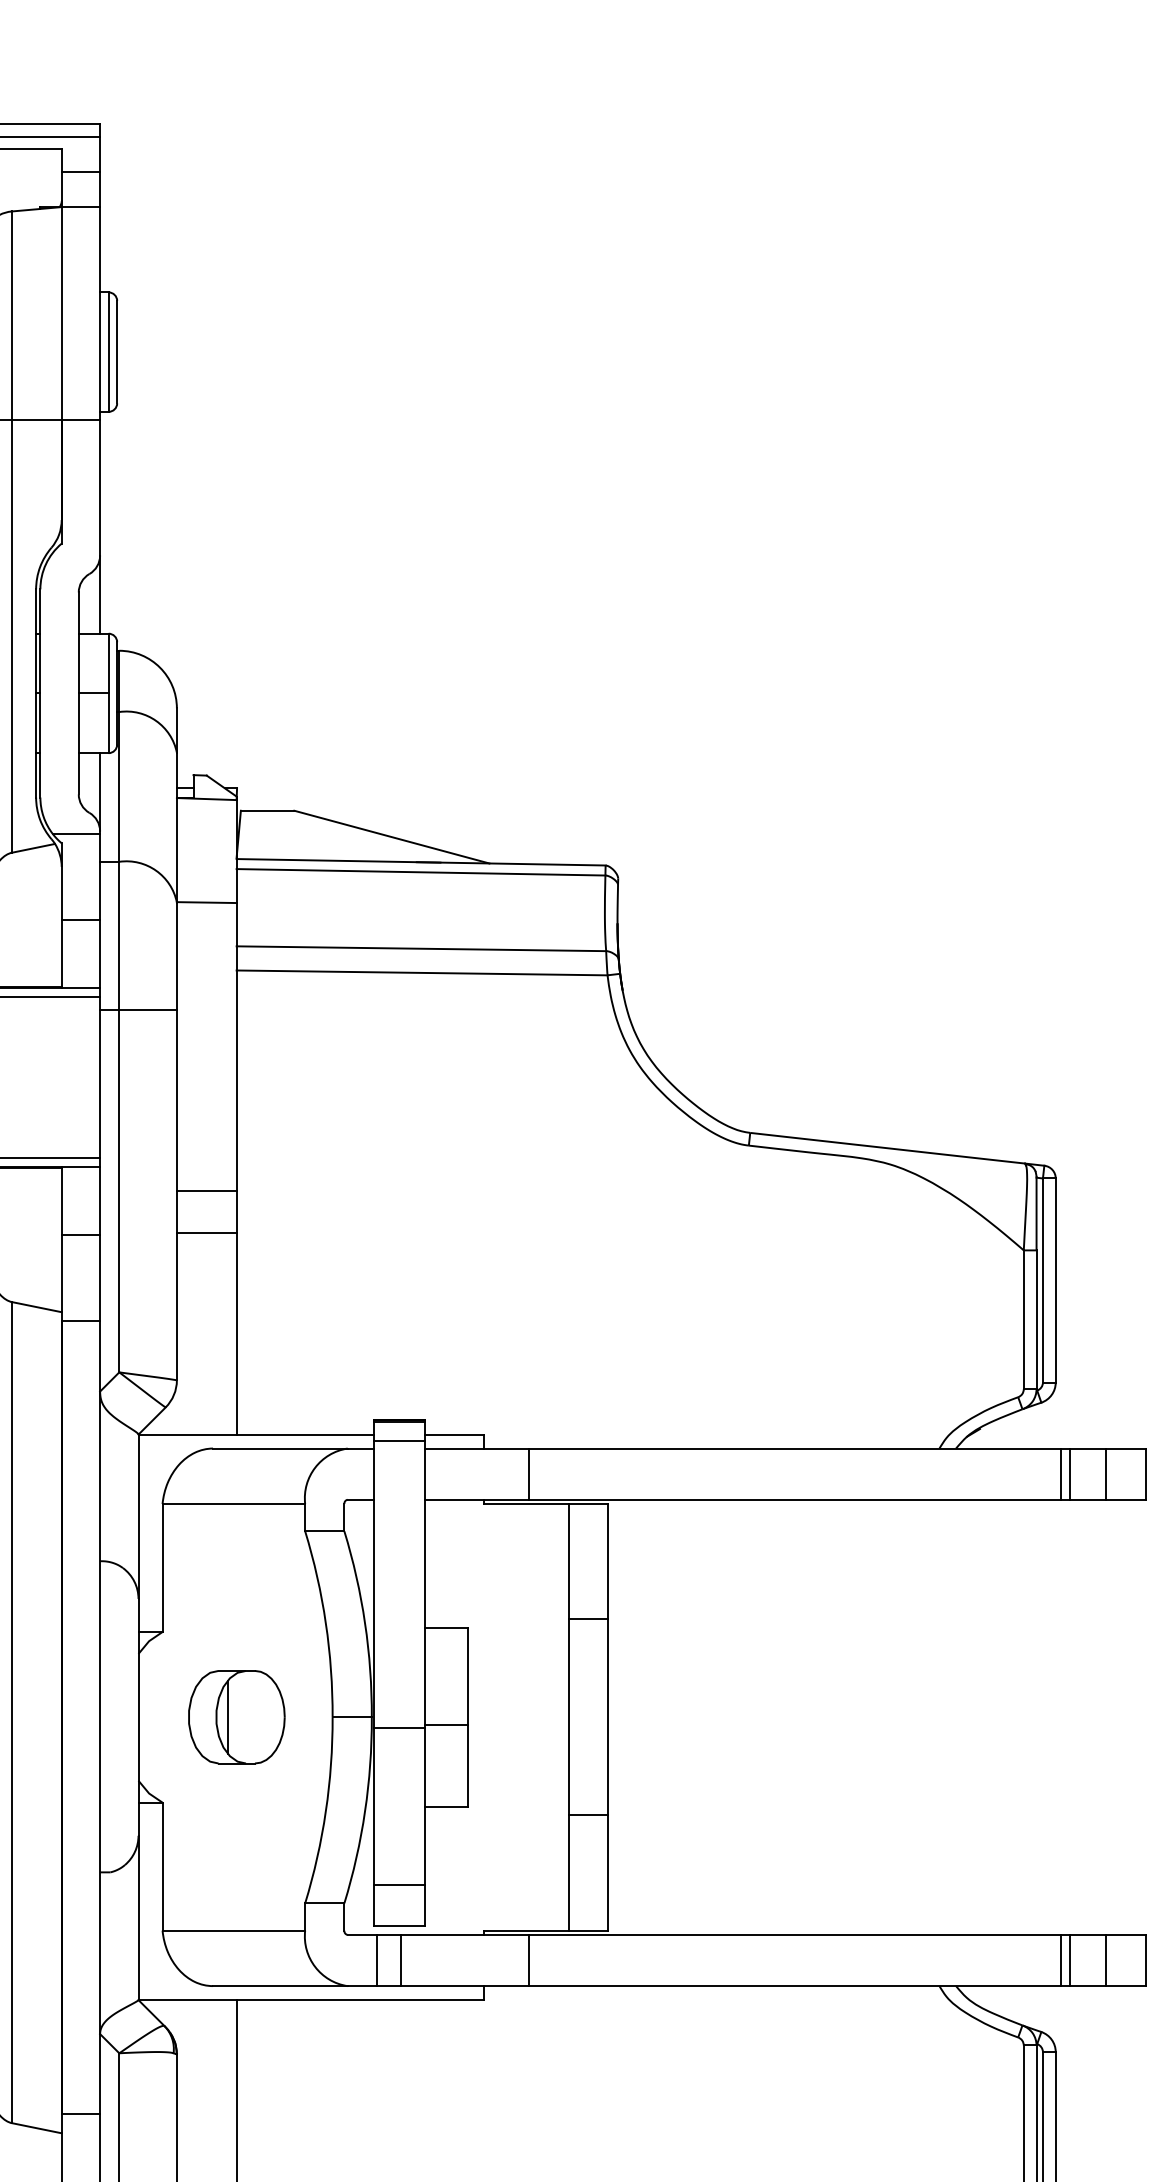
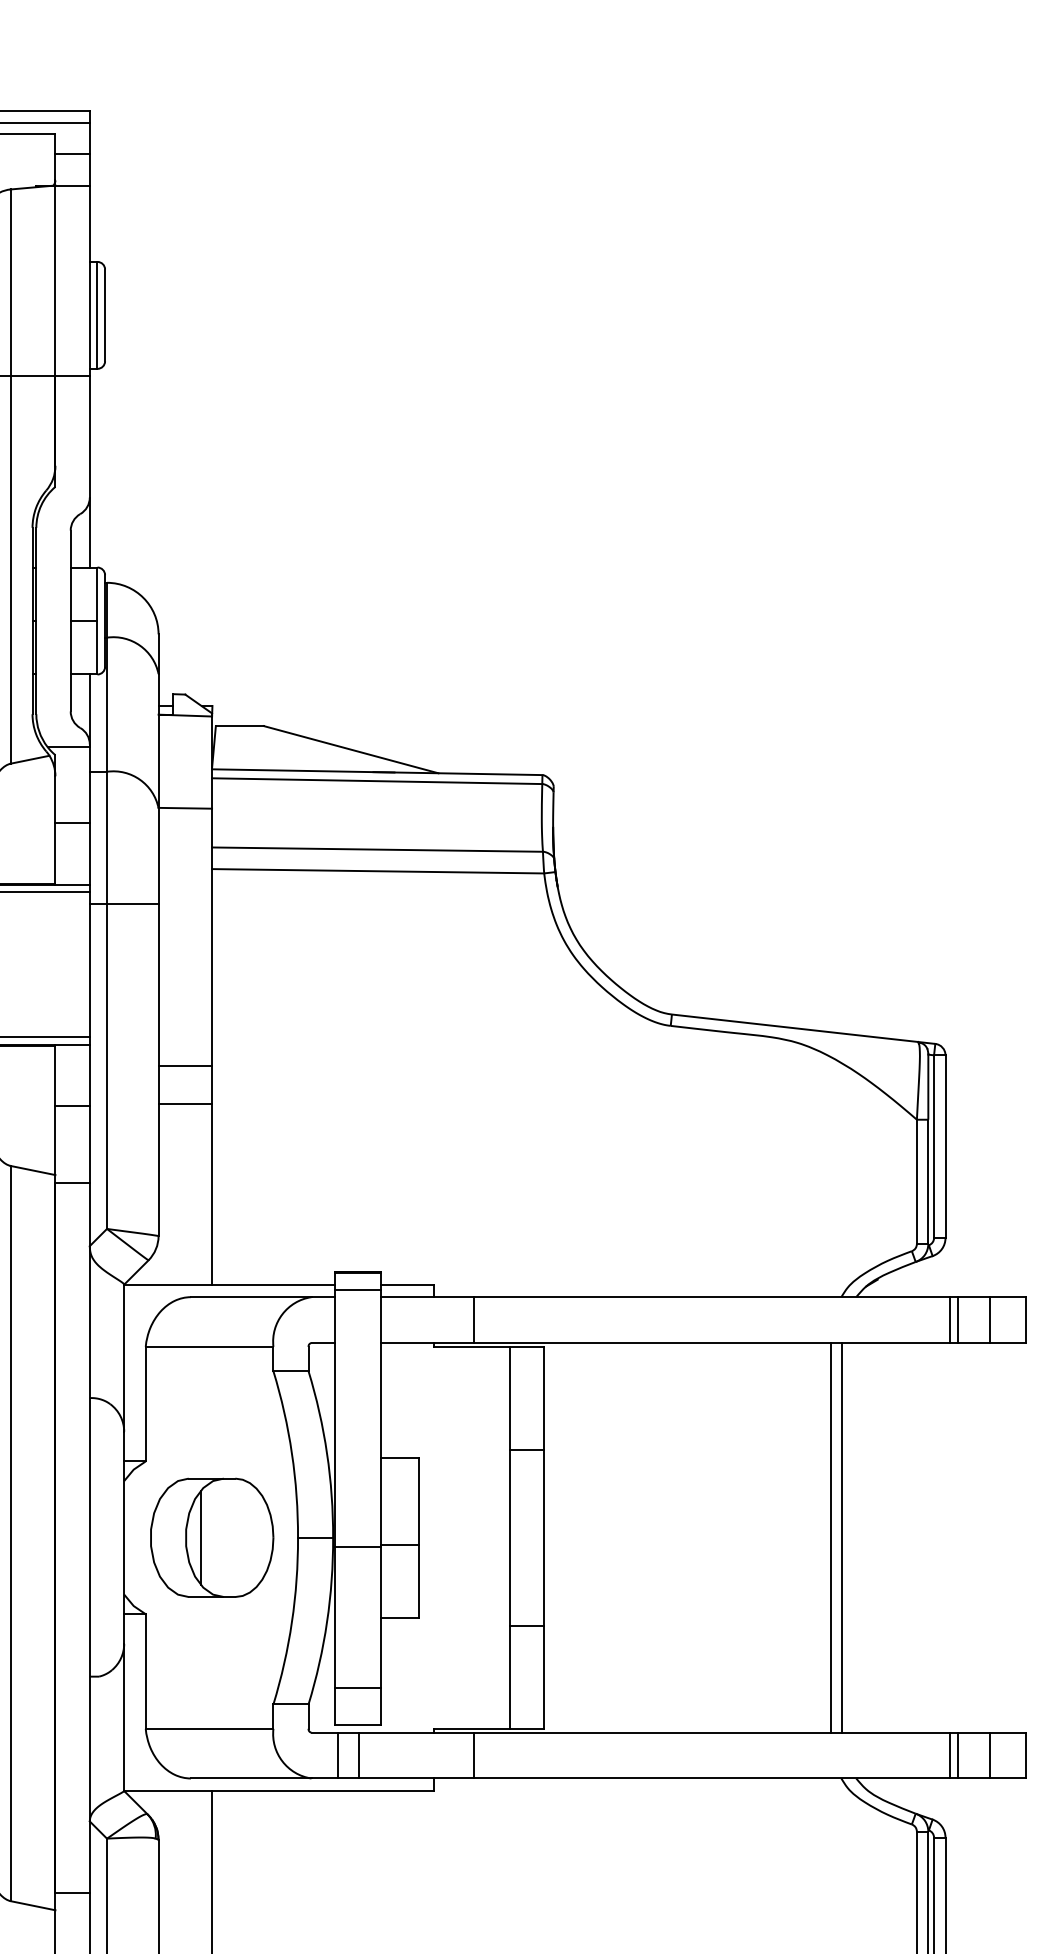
part: (237, 1716) -> (212, 1537), size x1.43
line: (927, 1716) -> (830, 1537), added
line: (940, 1716) -> (842, 1537), added

